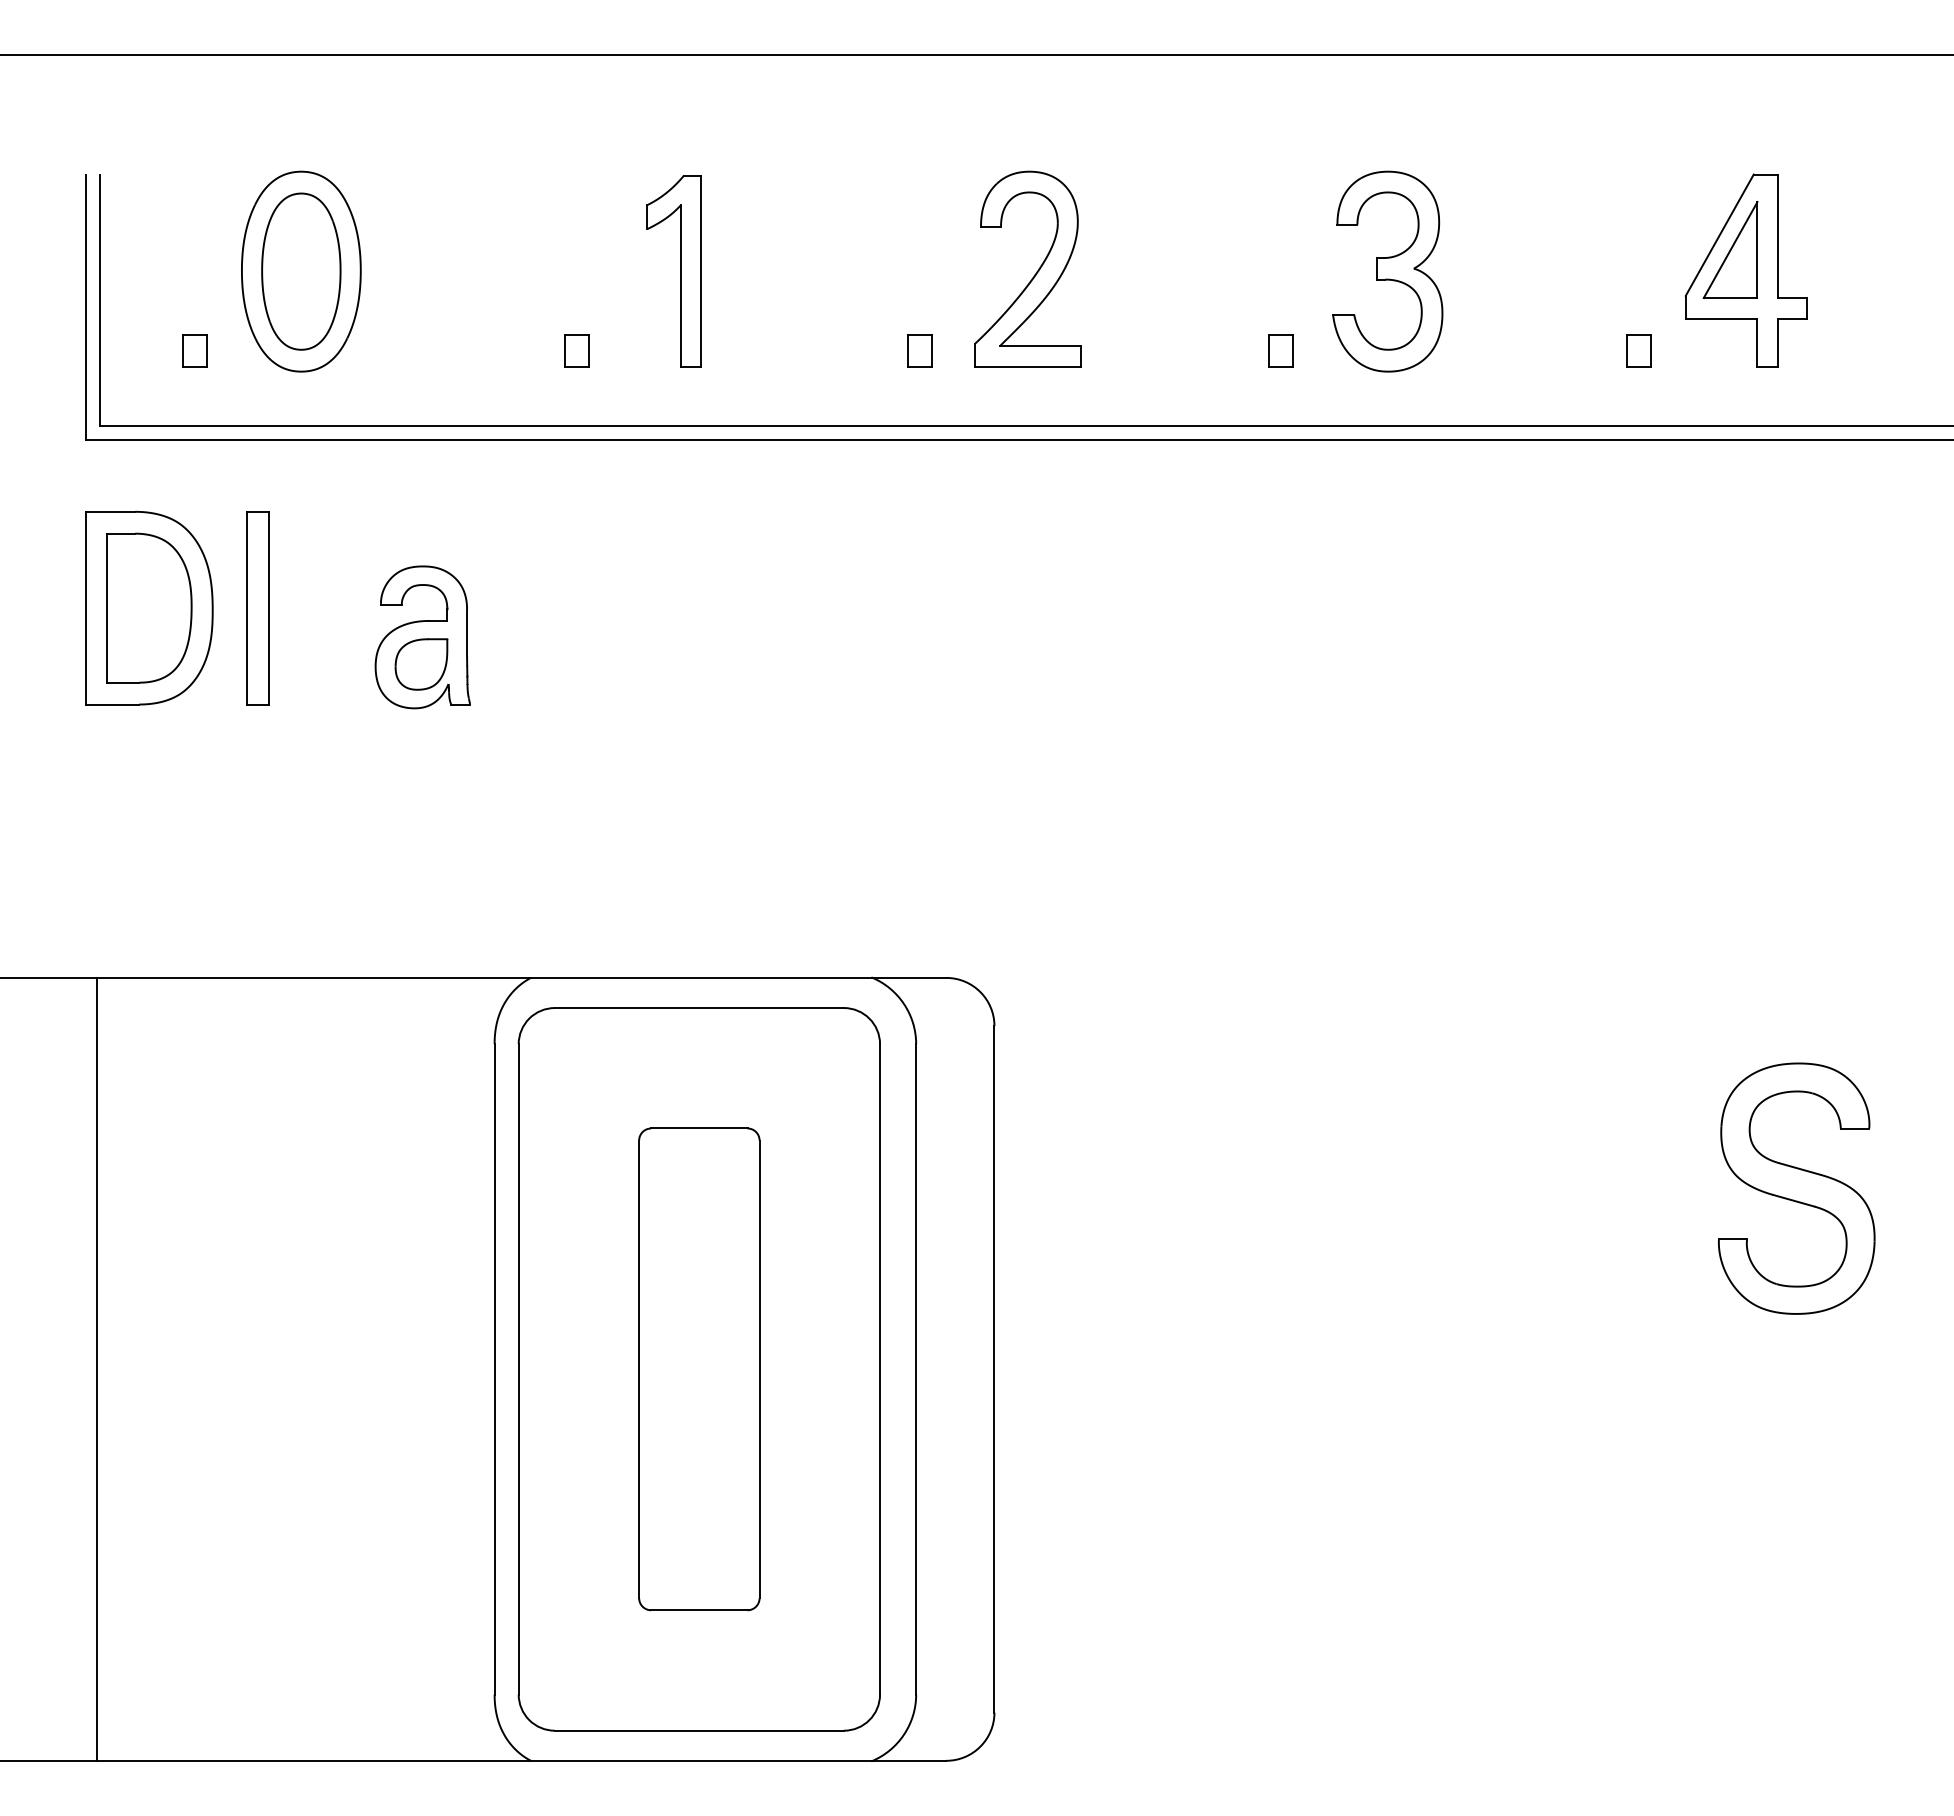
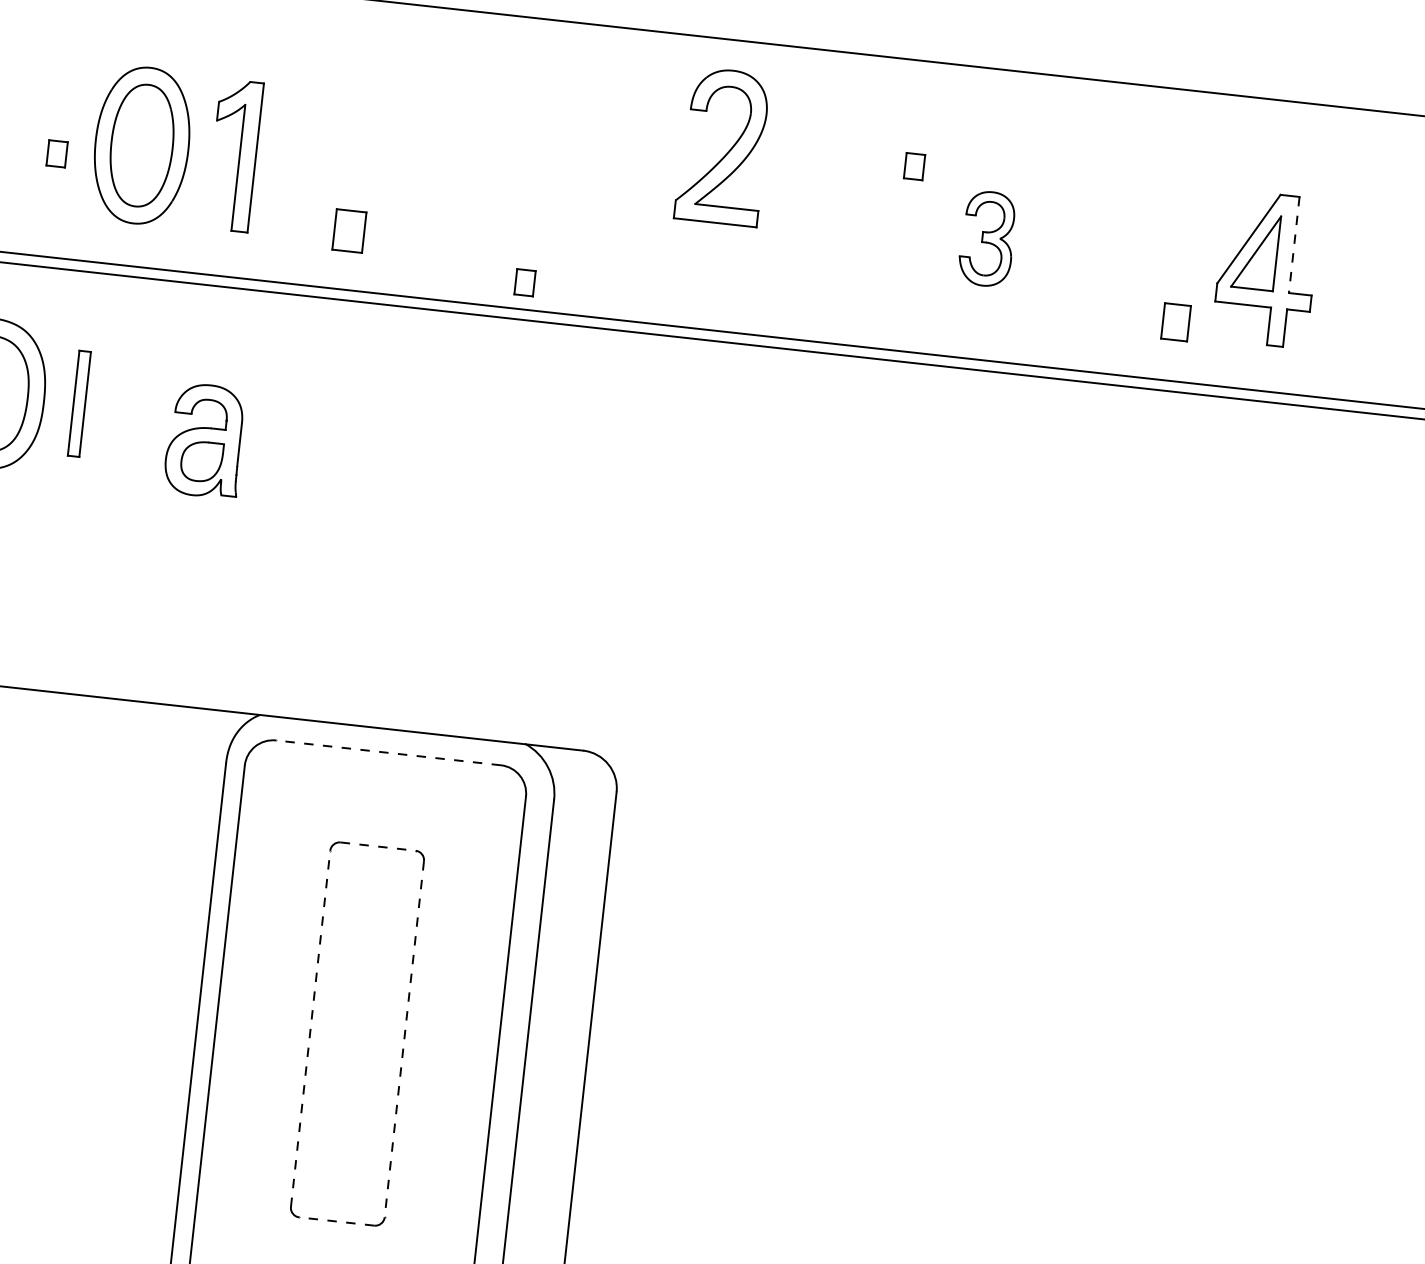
line: (1778, 236) -> (1294, 245), solid -> dashed
part: (680, 271) -> (239, 156), moved
part: (1387, 271) -> (987, 238), size x0.6
part: (1034, 274) -> (728, 151), moved
part: (194, 350) -> (57, 153), moved
part: (576, 350) -> (349, 230), size x1.6
part: (919, 350) -> (524, 282), moved
part: (1280, 350) -> (914, 166), moved
part: (1638, 350) -> (1175, 321), size x1.4
part: (257, 608) -> (78, 404), size x0.7
line: (699, 1008) -> (388, 753), solid -> dashed
line: (699, 1128) -> (378, 846), solid -> dashed
part: (1796, 1188) -> (1226, 987), removed
line: (639, 1369) -> (310, 1029), solid -> dashed
line: (759, 1369) -> (404, 1039), solid -> dashed
line: (698, 1610) -> (336, 1221), solid -> dashed

